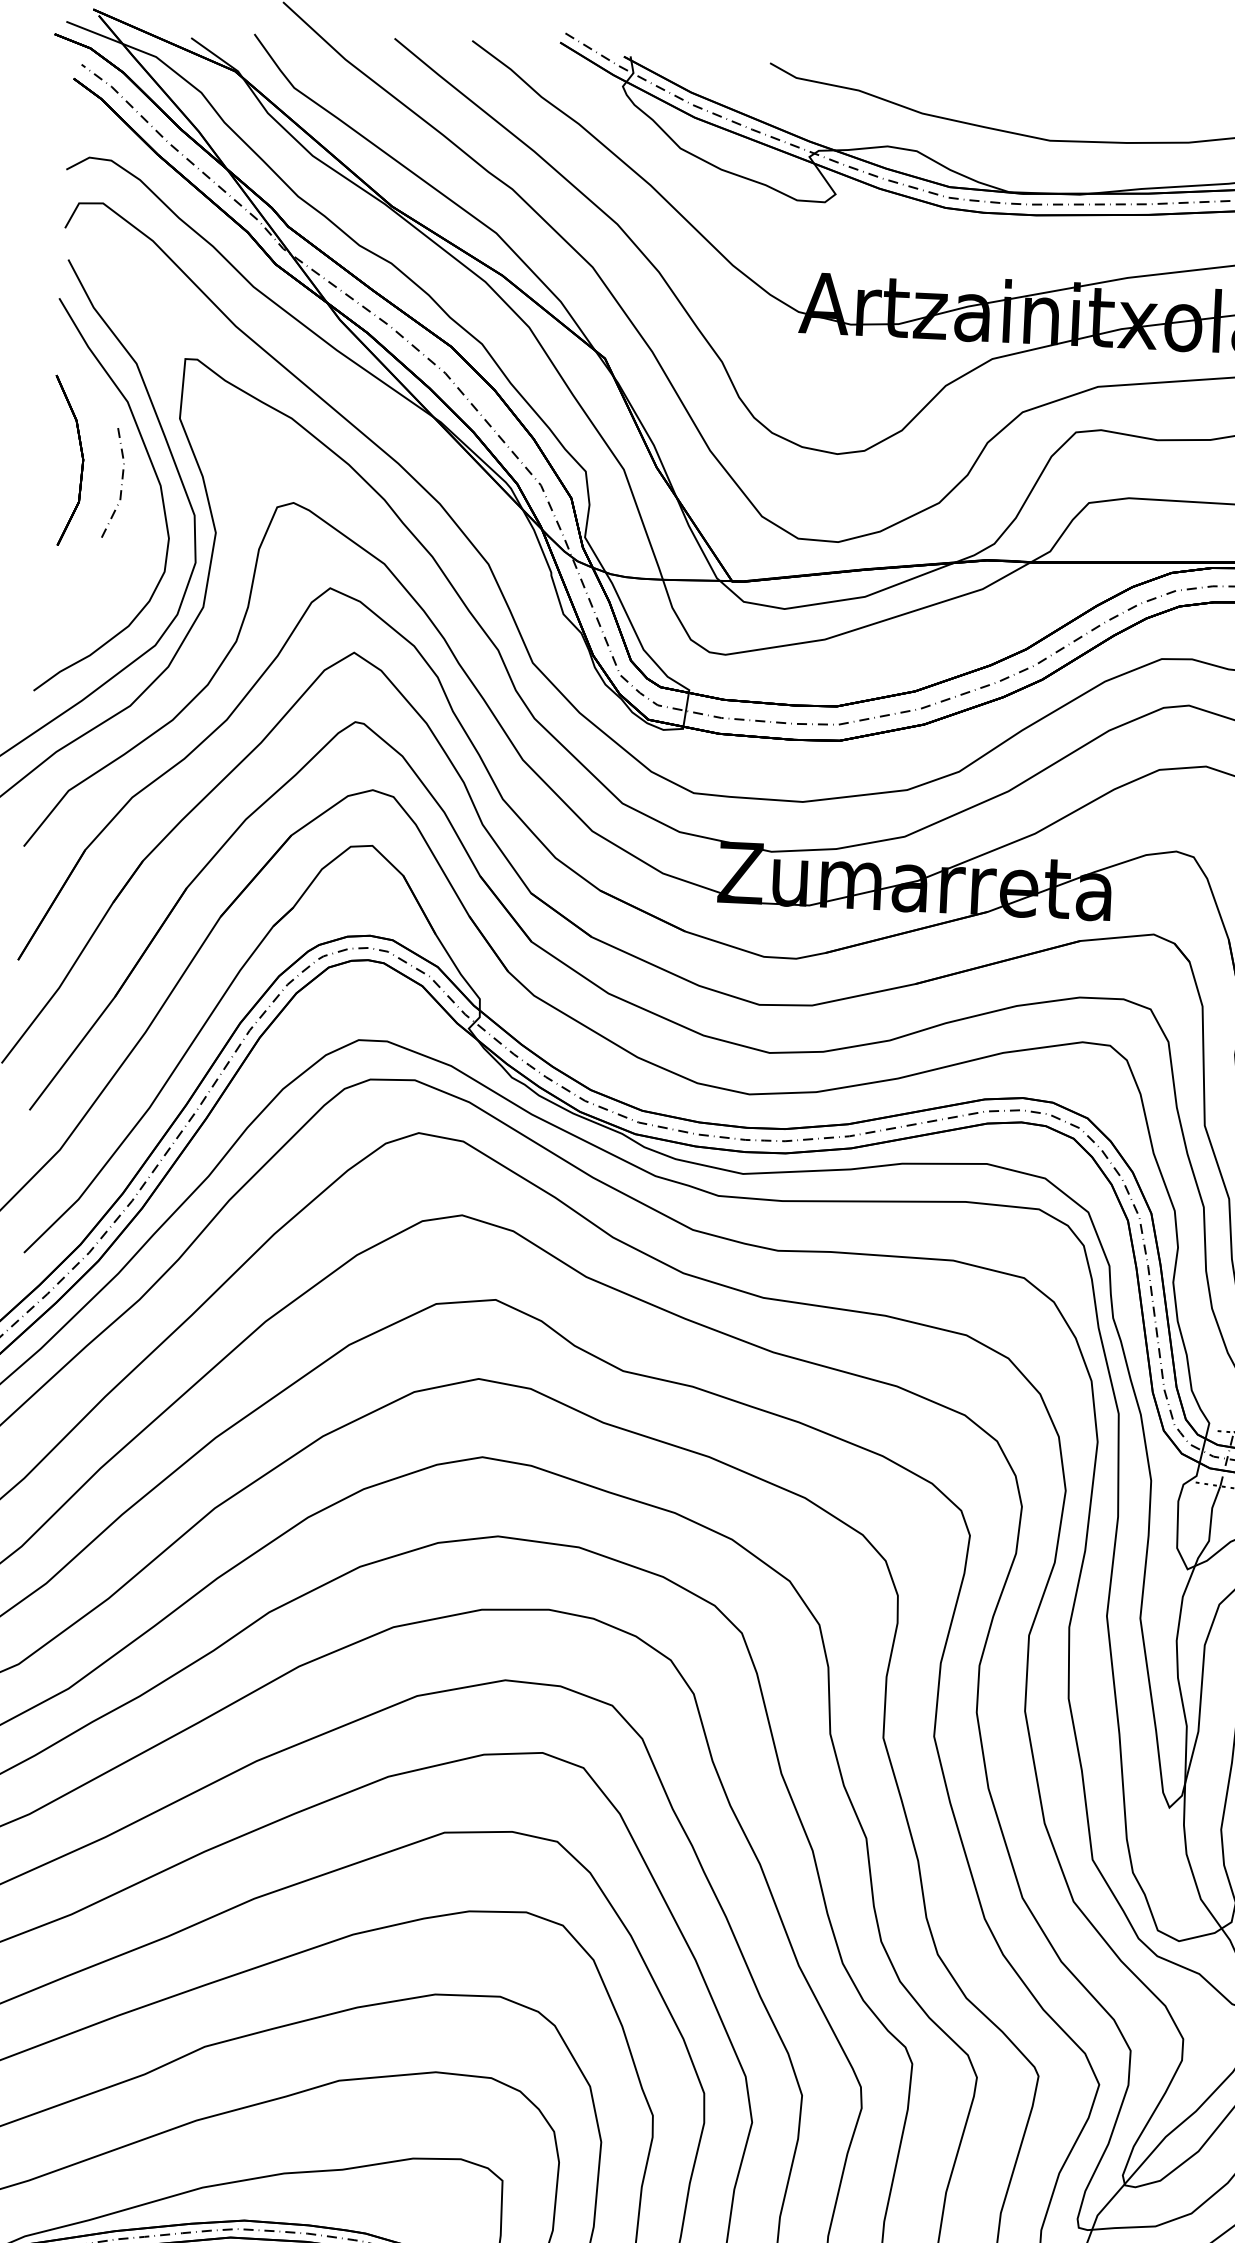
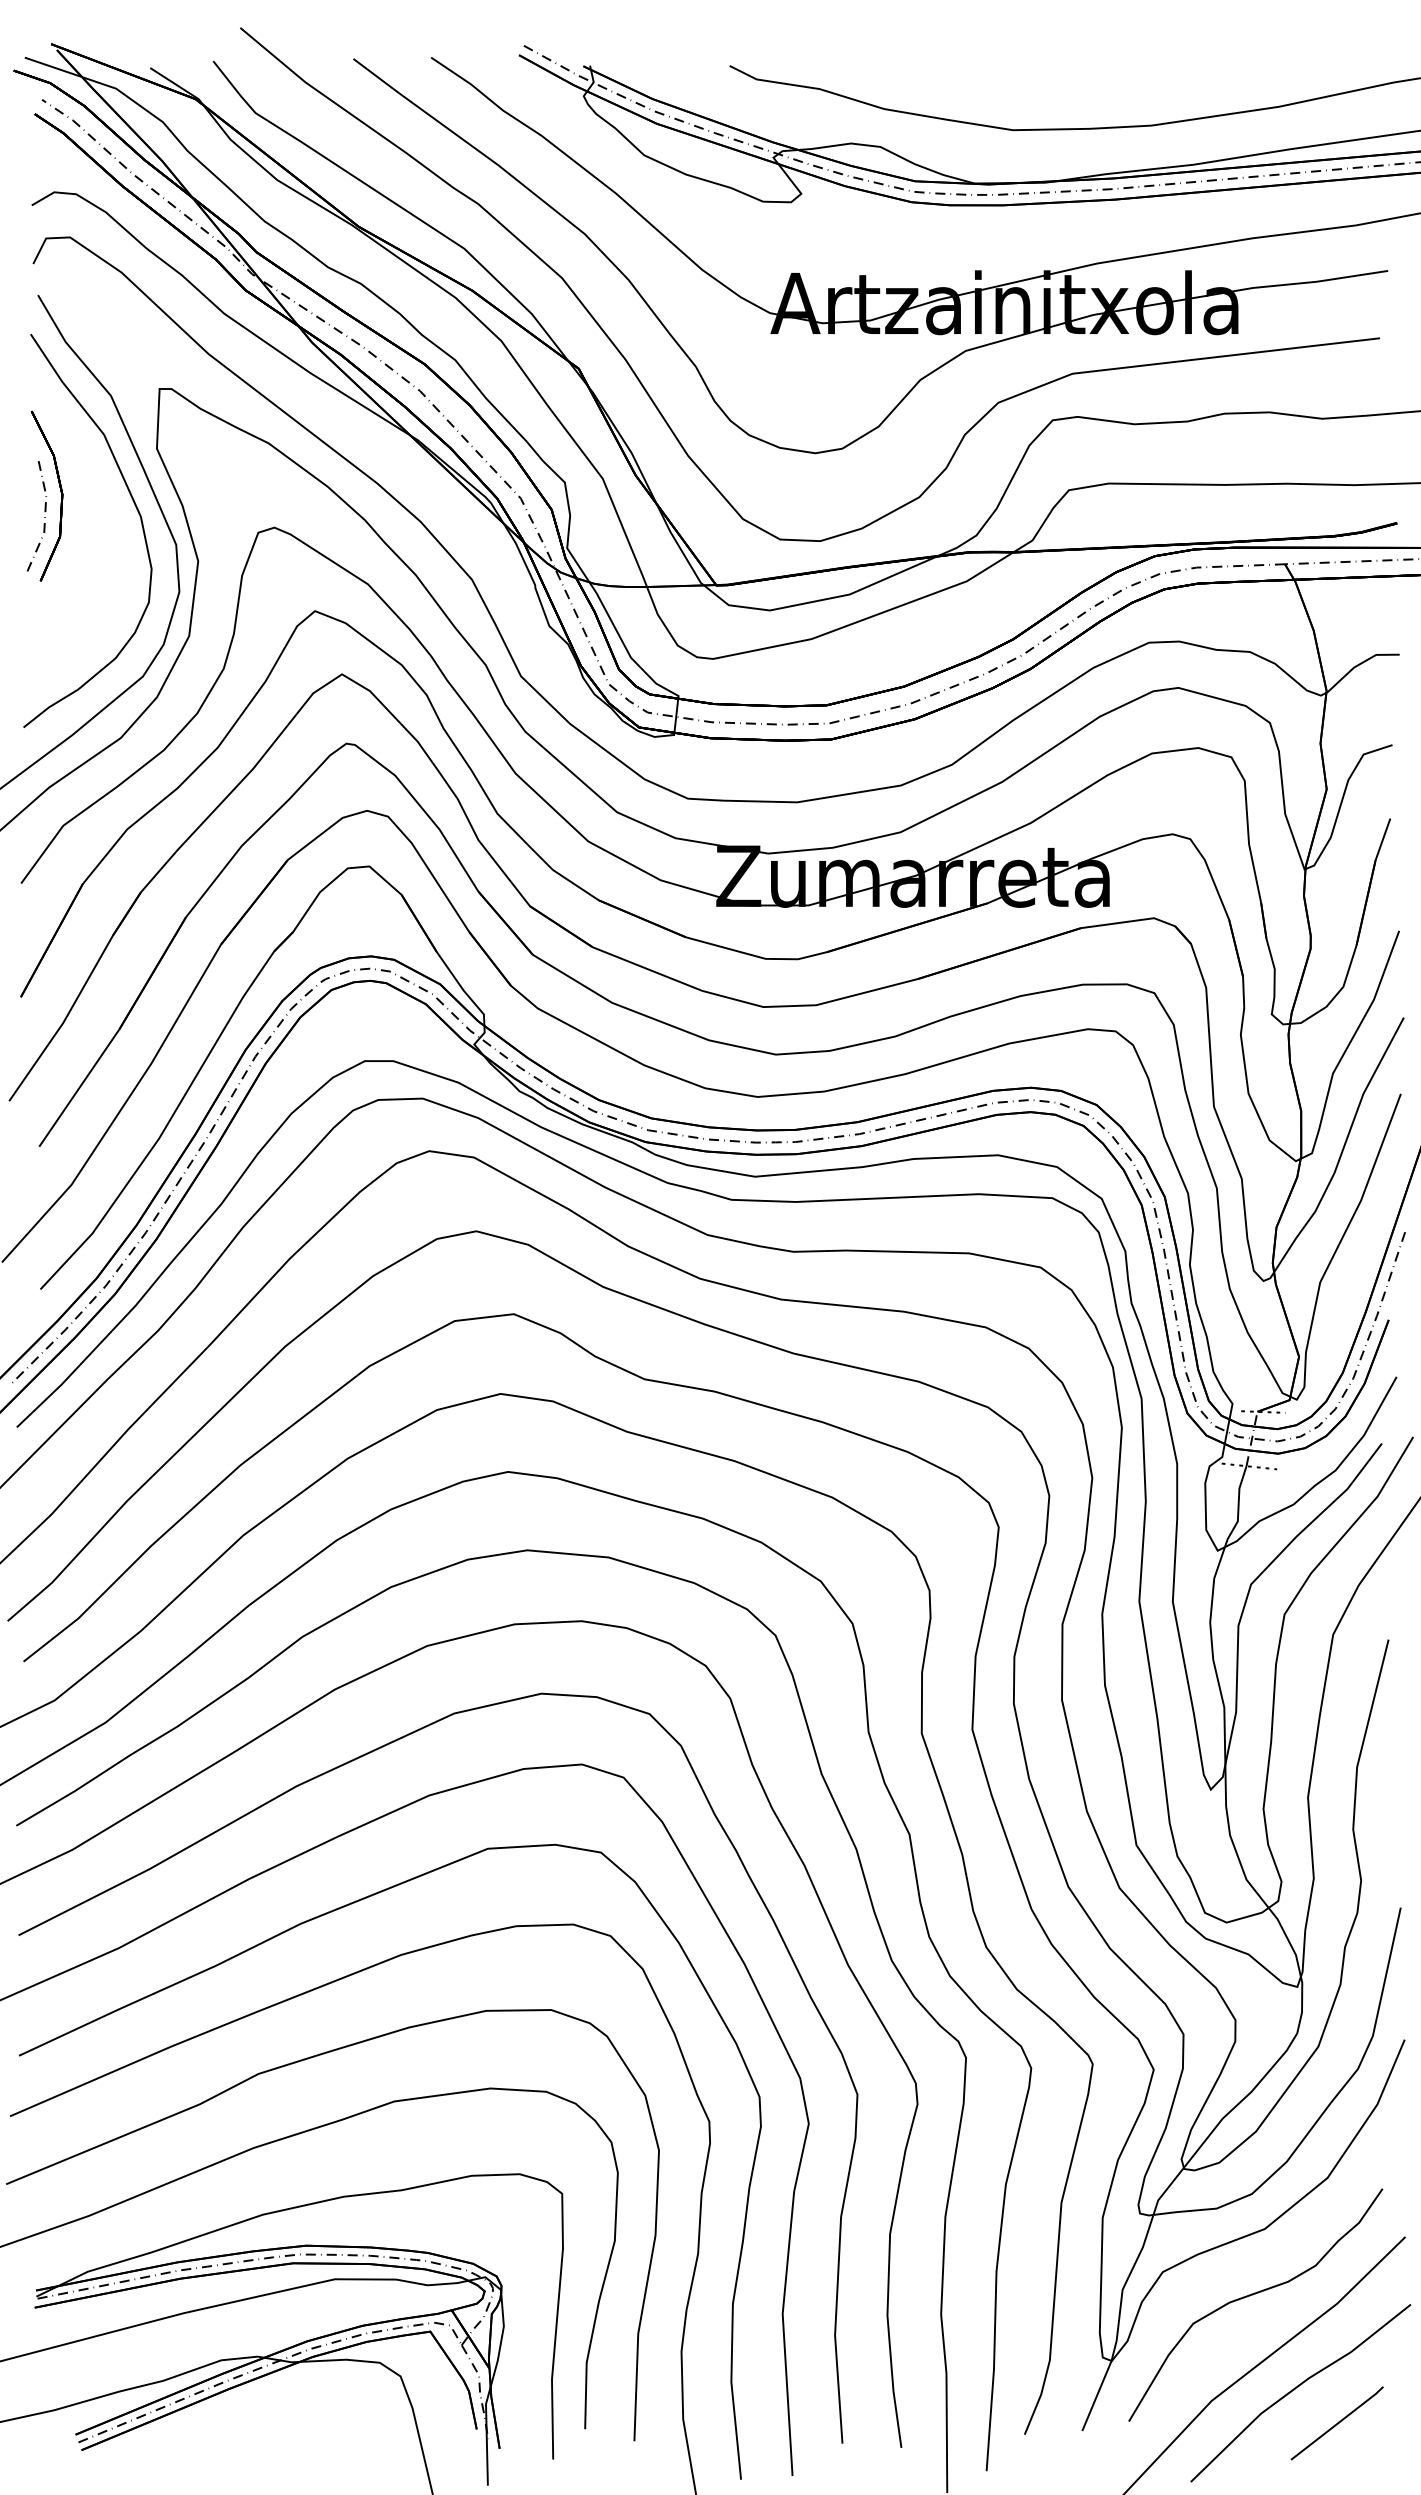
line: (121, 484) -> (44, 517), moved

